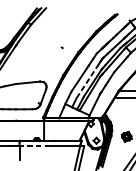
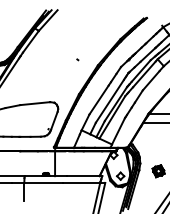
line: (87, 81) -> (109, 101), dashed -> solid
line: (34, 145) -> (43, 182), dashed -> solid

